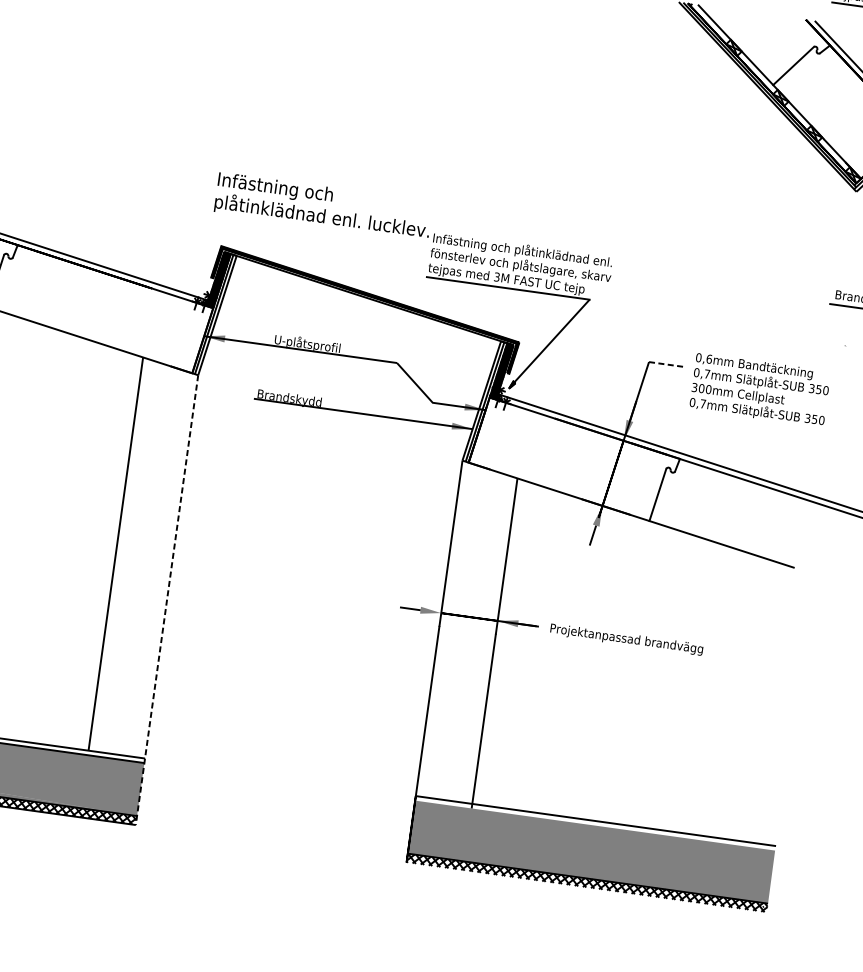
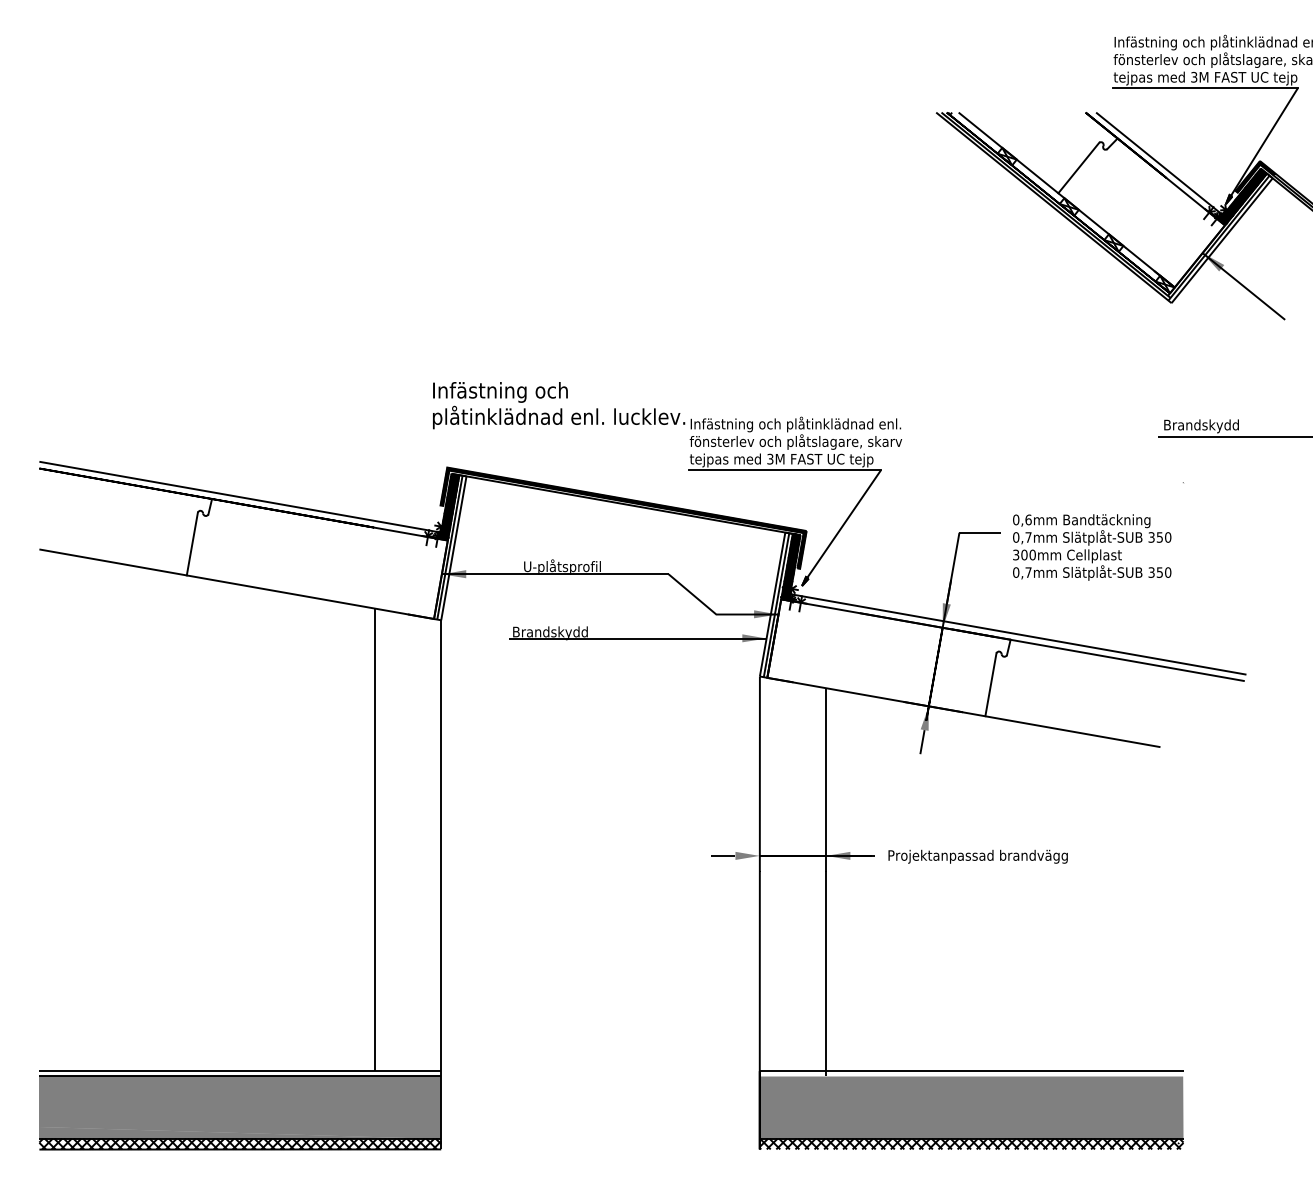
line: (667, 364) -> (980, 532), dashed -> solid
line: (167, 601) -> (441, 886), dashed -> solid

